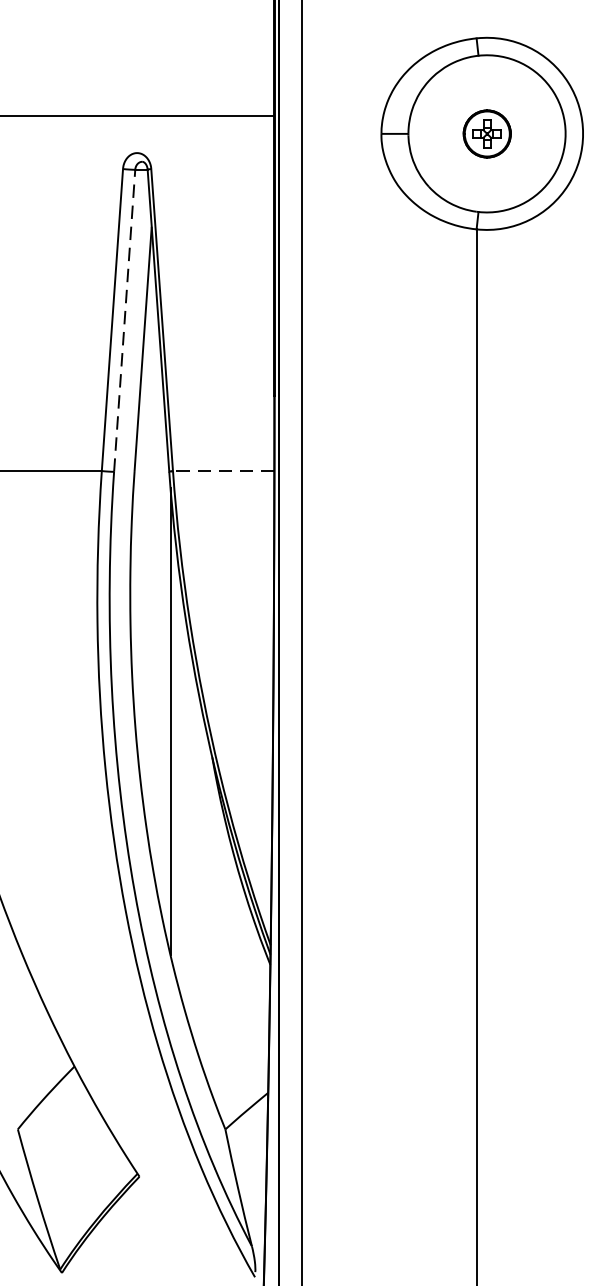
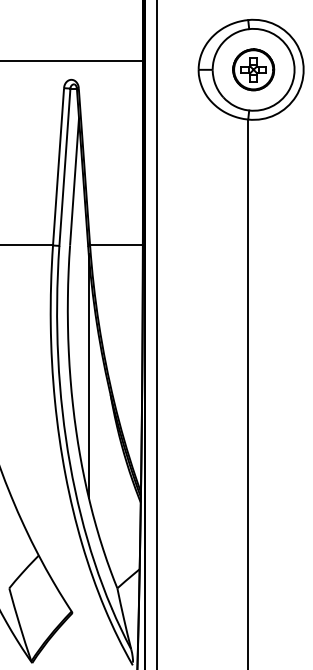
part: (486, 133) -> (253, 69), size x1.67
line: (123, 321) -> (64, 167), dashed -> solid
line: (223, 471) -> (116, 245), dashed -> solid

